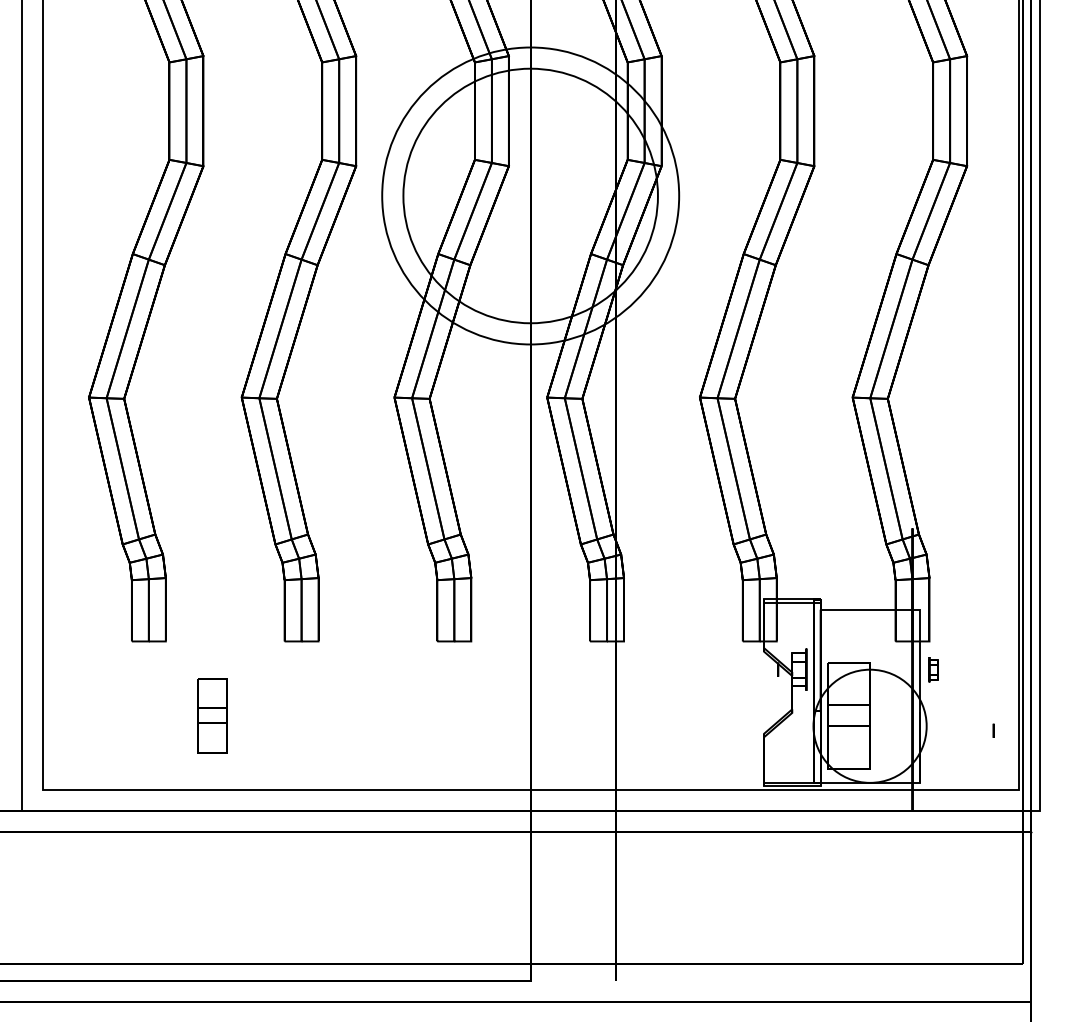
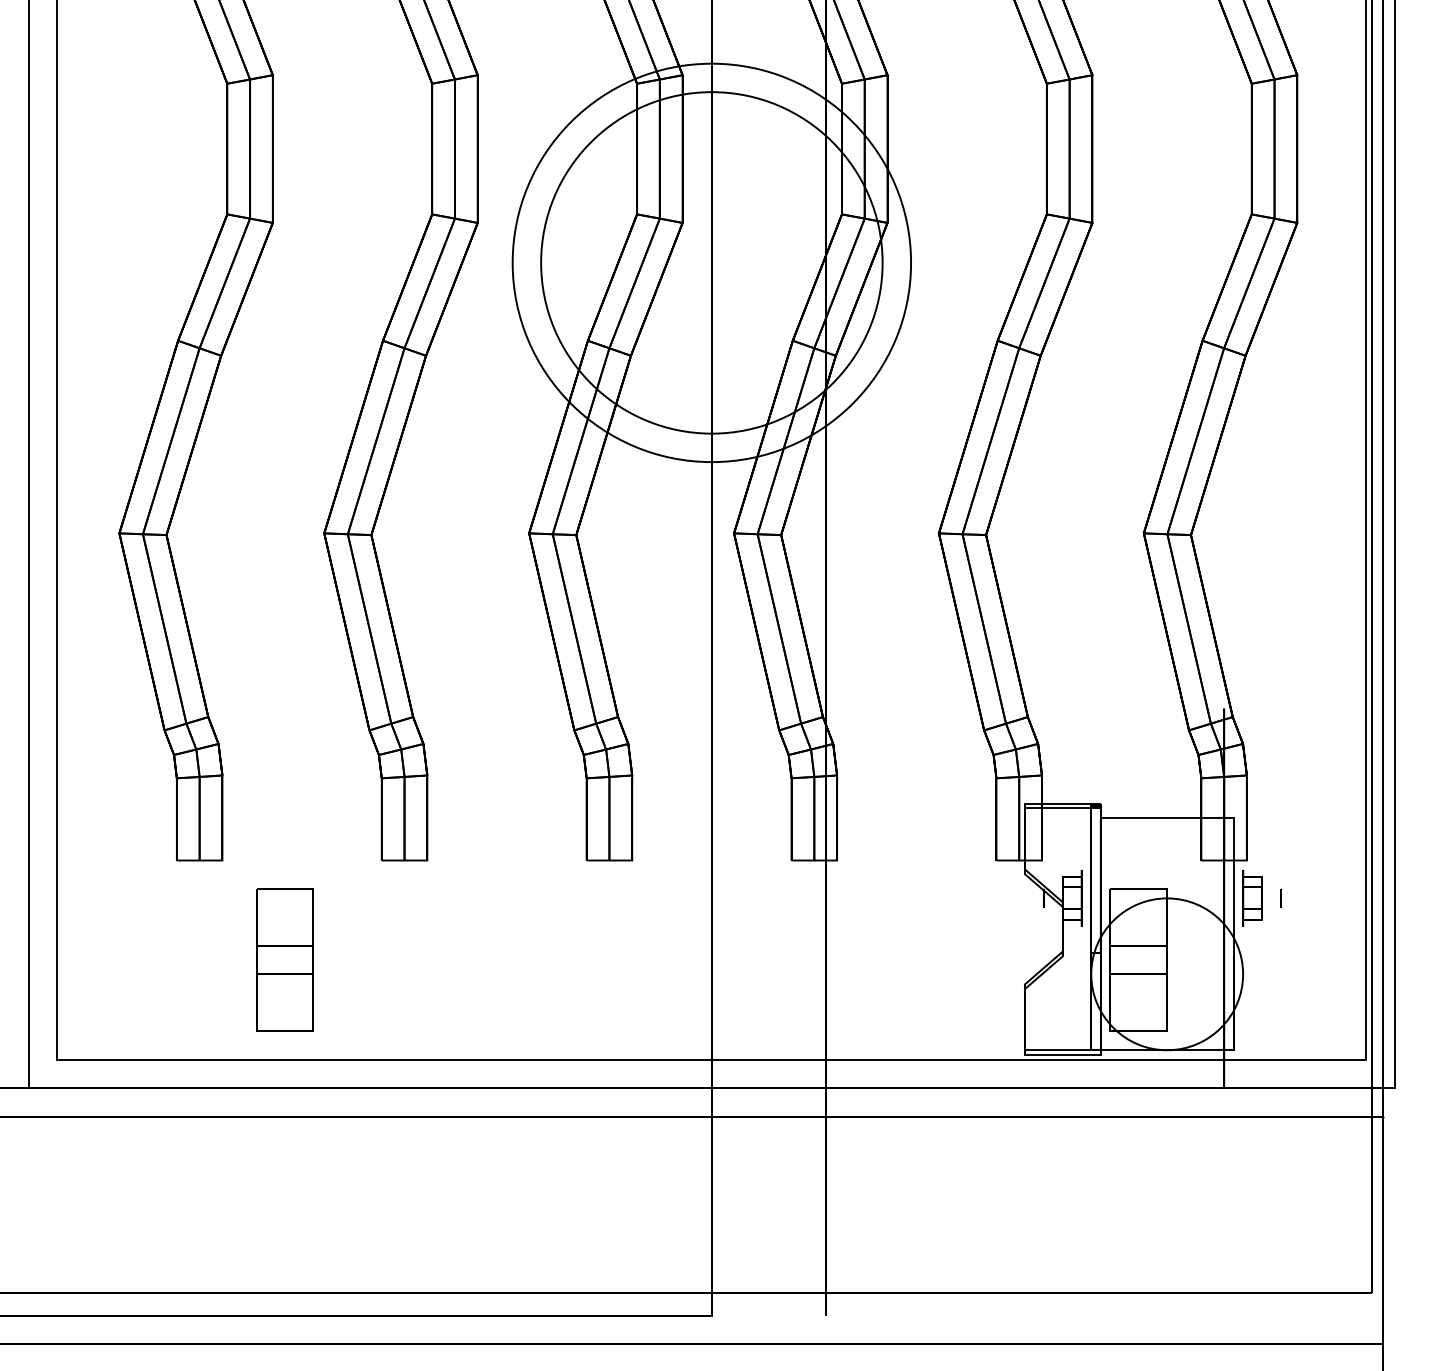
part: (933, 669) -> (1252, 898), size x1.67
part: (212, 715) -> (284, 959), size x1.43
circle: (993, 730) -> (1280, 897), moved

